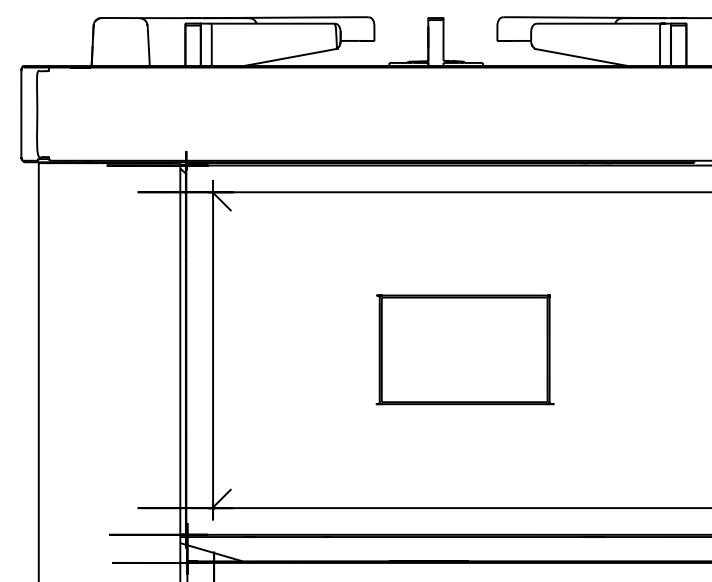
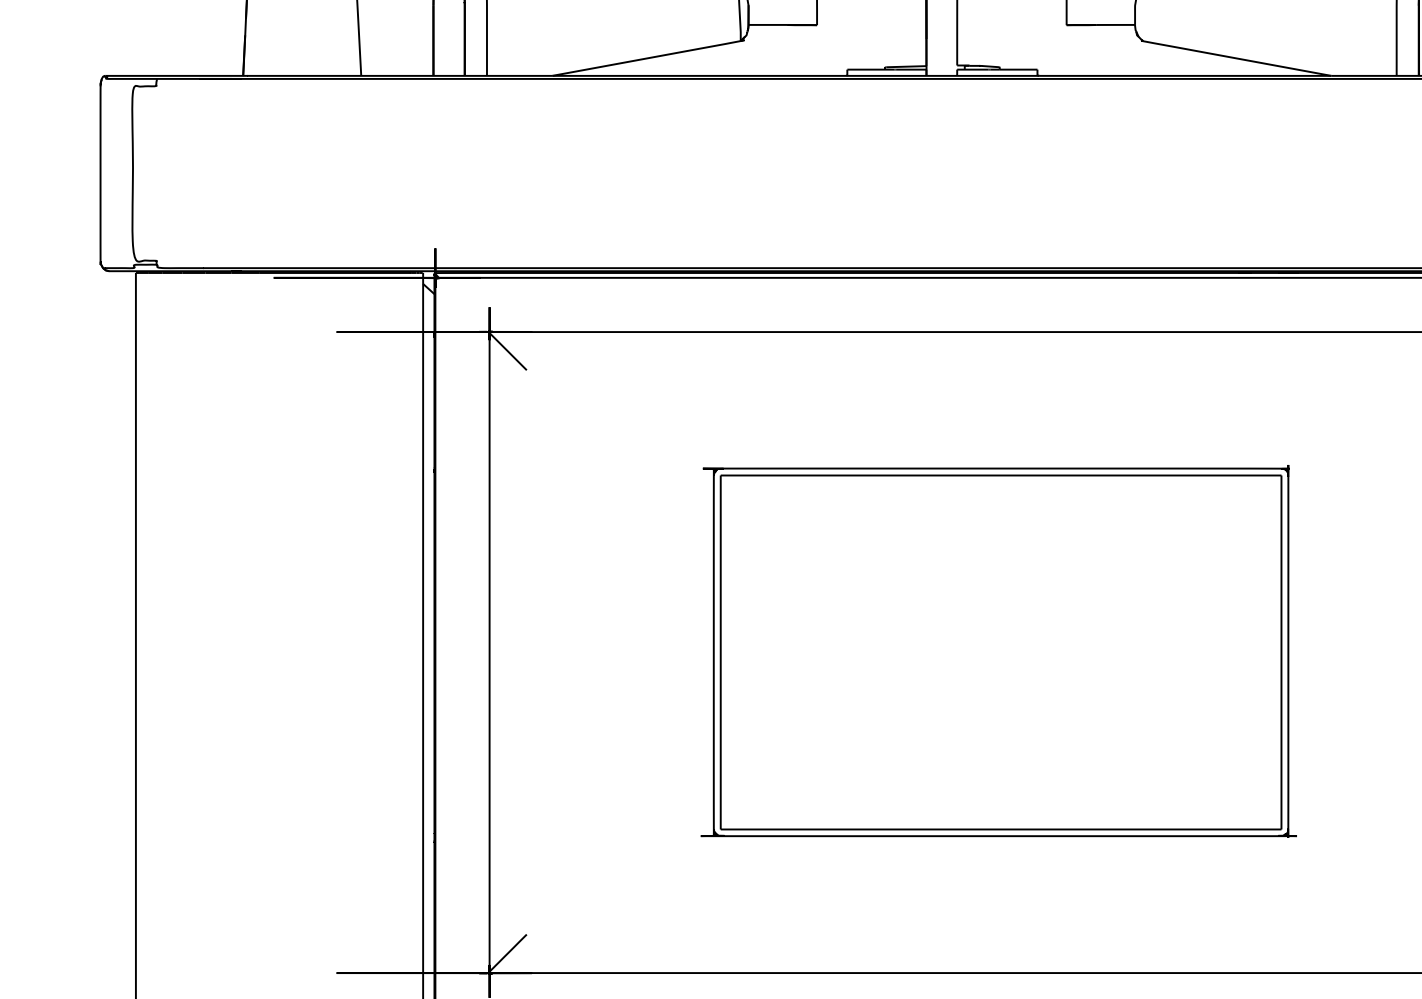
part: (463, 349) -> (997, 651), size x1.67

